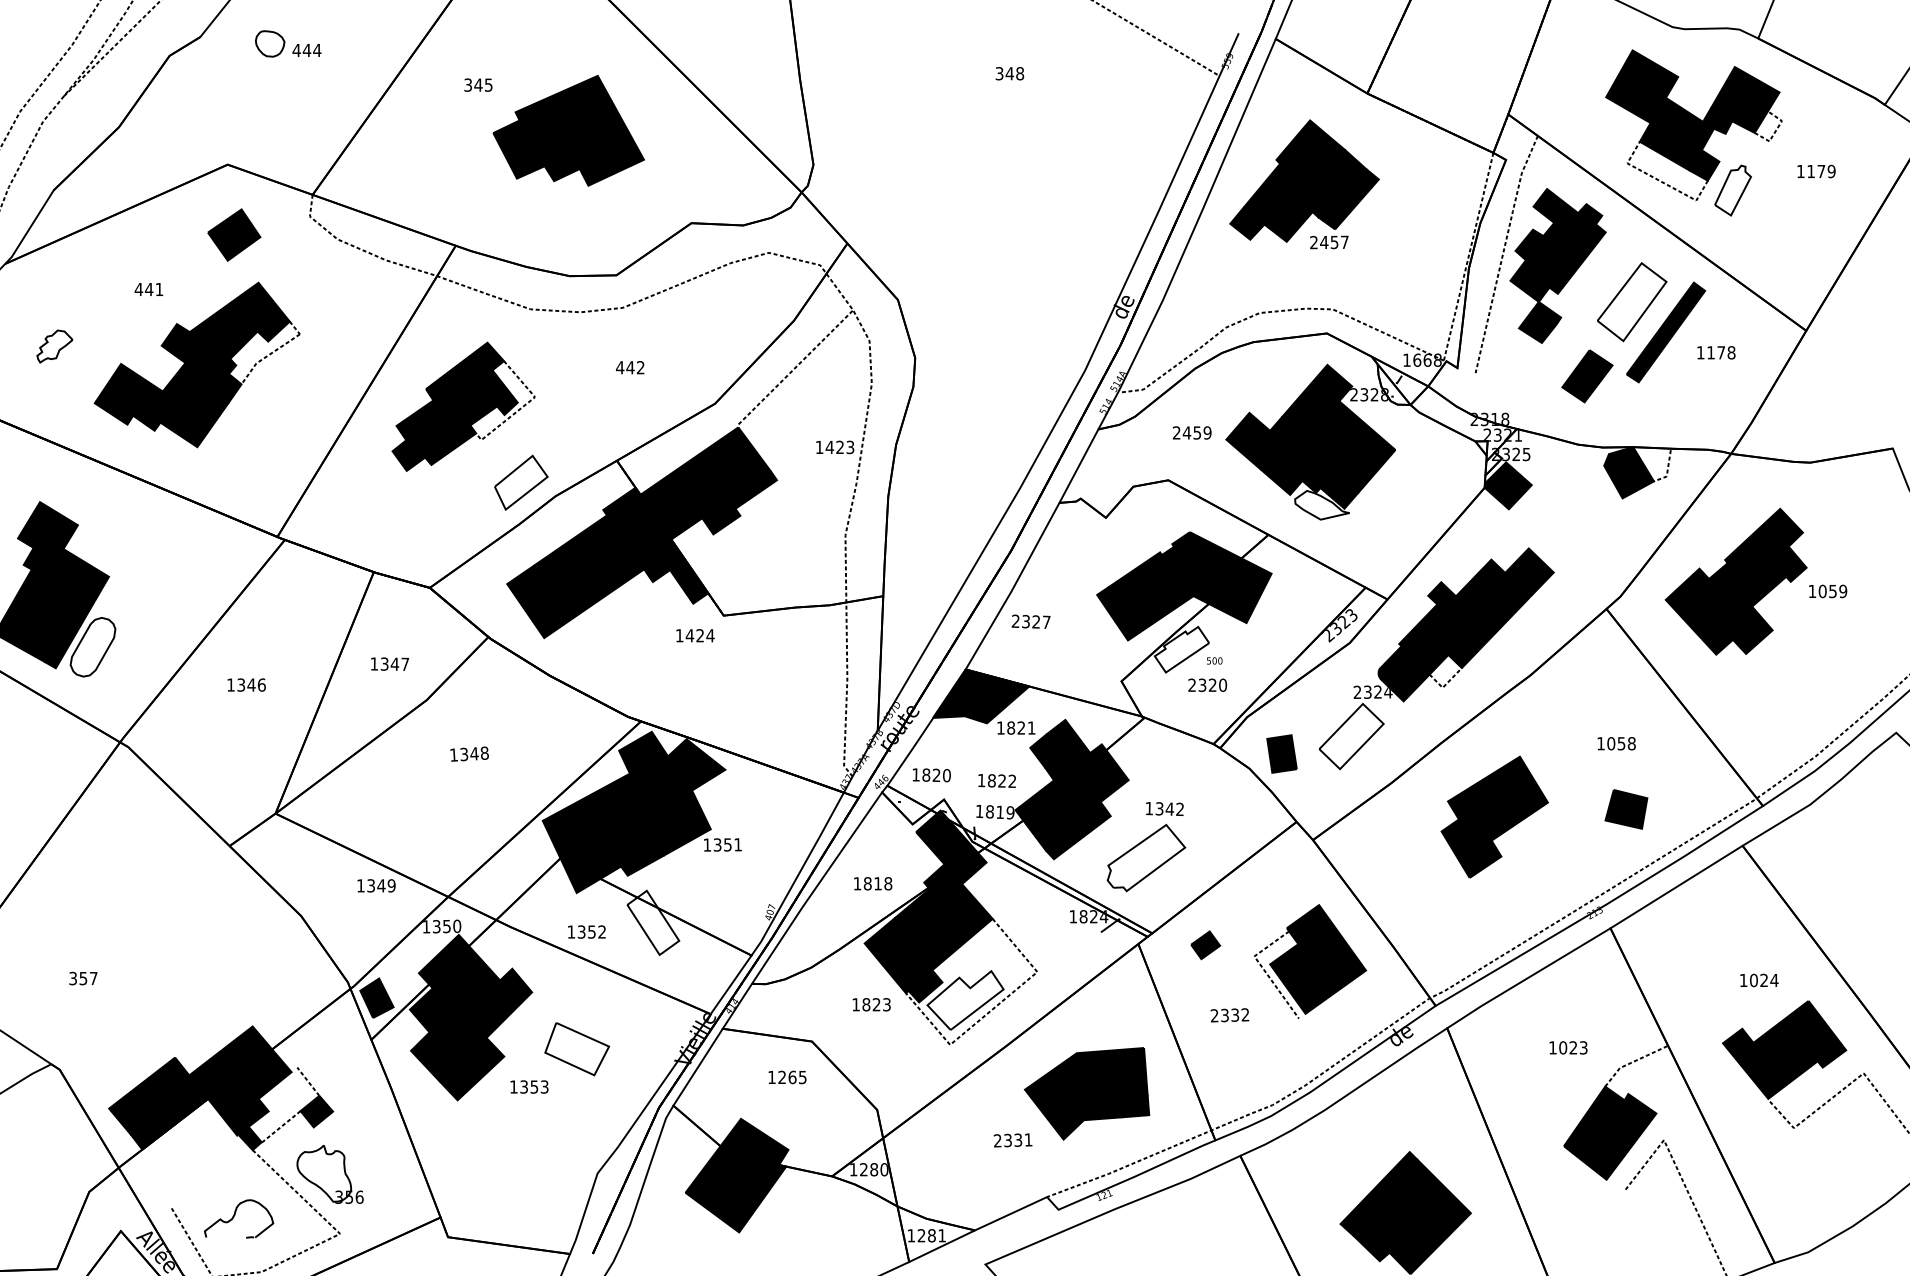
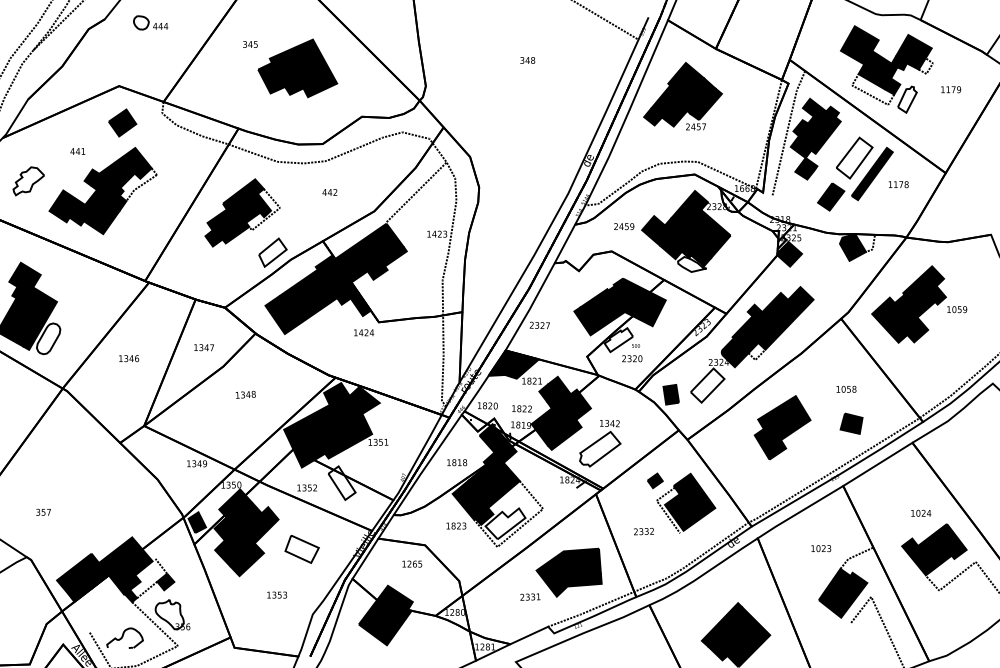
text: (1009, 73) -> (527, 60), moved
part: (54, 346) -> (28, 181), size x1.67
part: (1206, 944) -> (655, 480), moved
text: (530, 1085) -> (277, 594), moved

